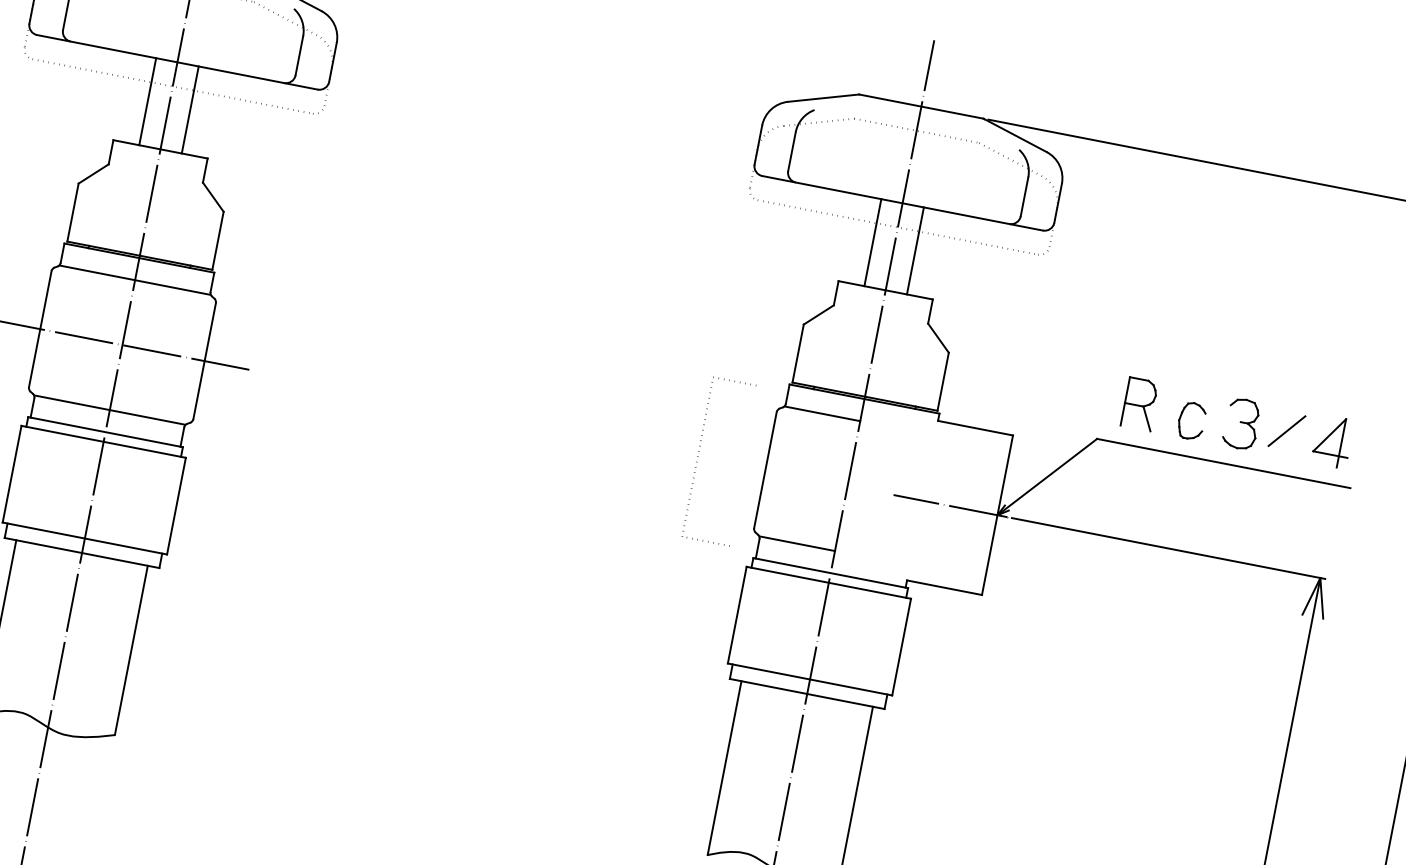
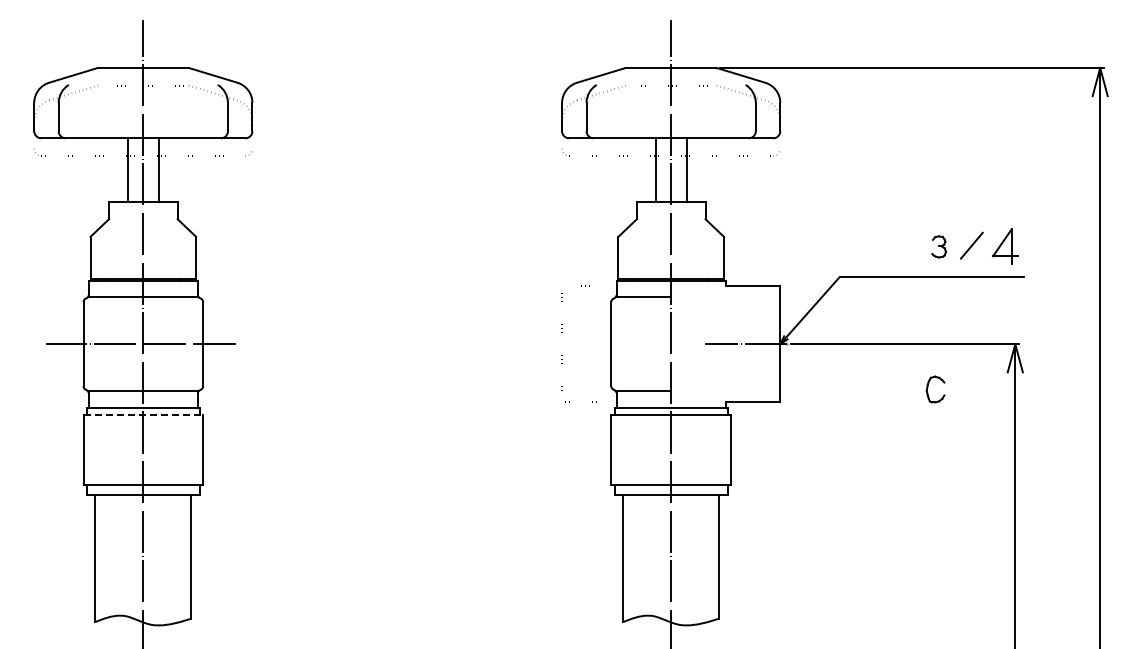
part: (1140, 403) -> (865, 246), removed
part: (1182, 417) -> (928, 388), moved
part: (1240, 423) -> (938, 246), size x0.6
line: (103, 441) -> (143, 414), solid -> dashed

